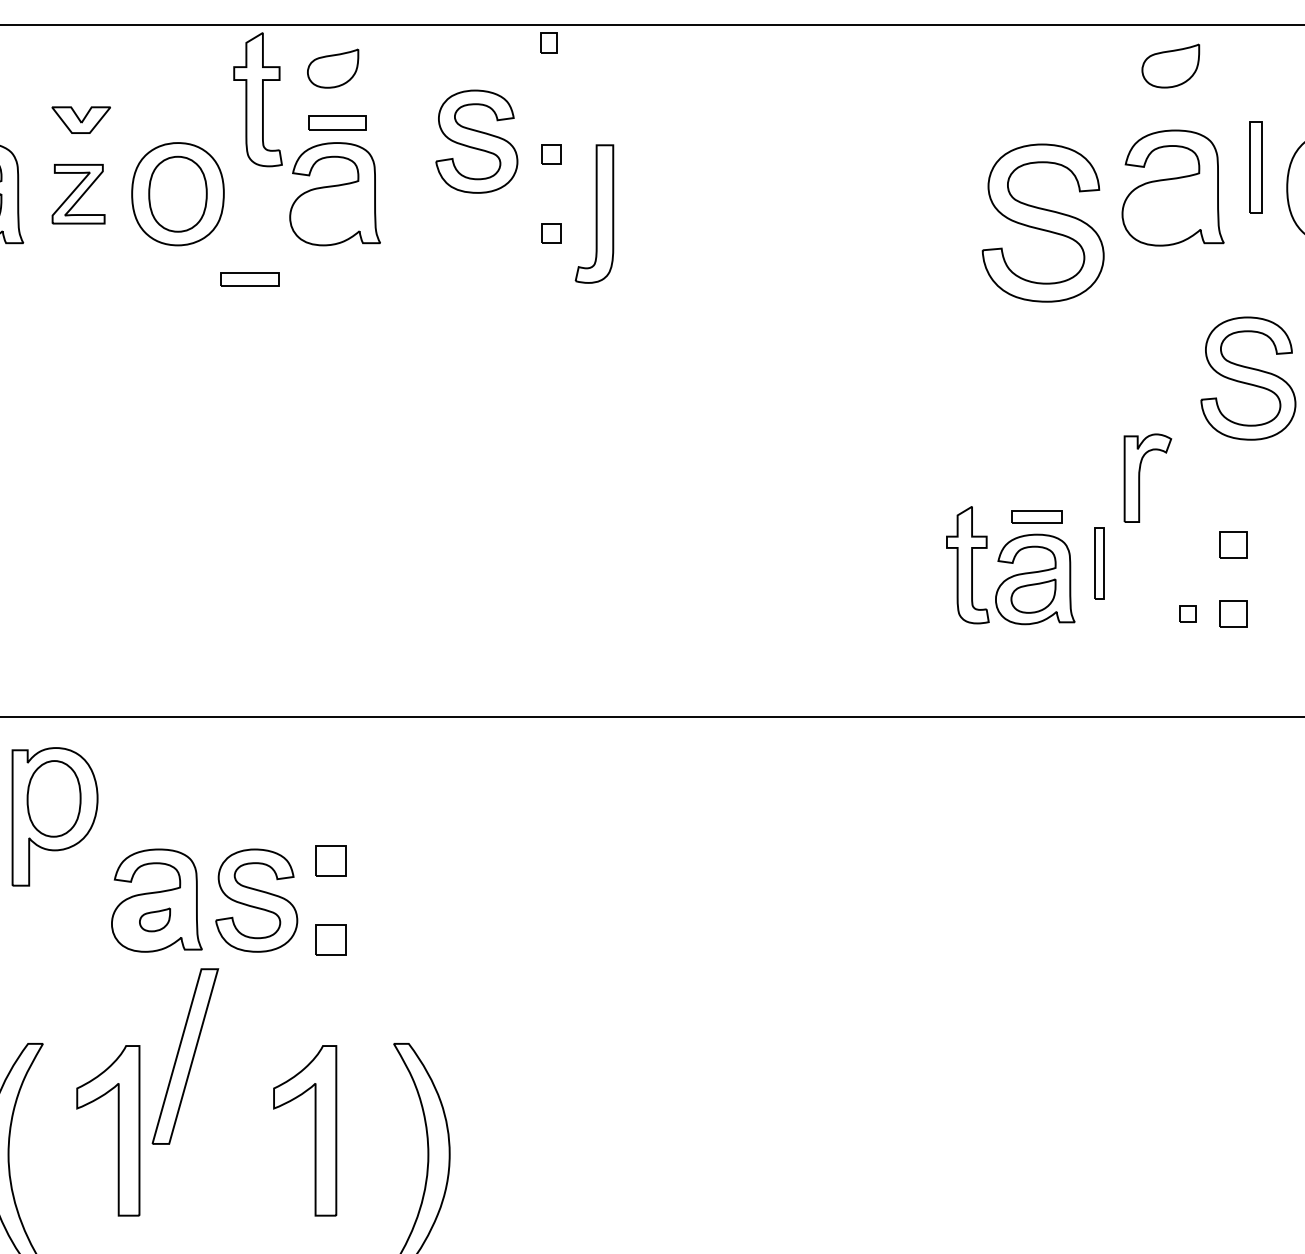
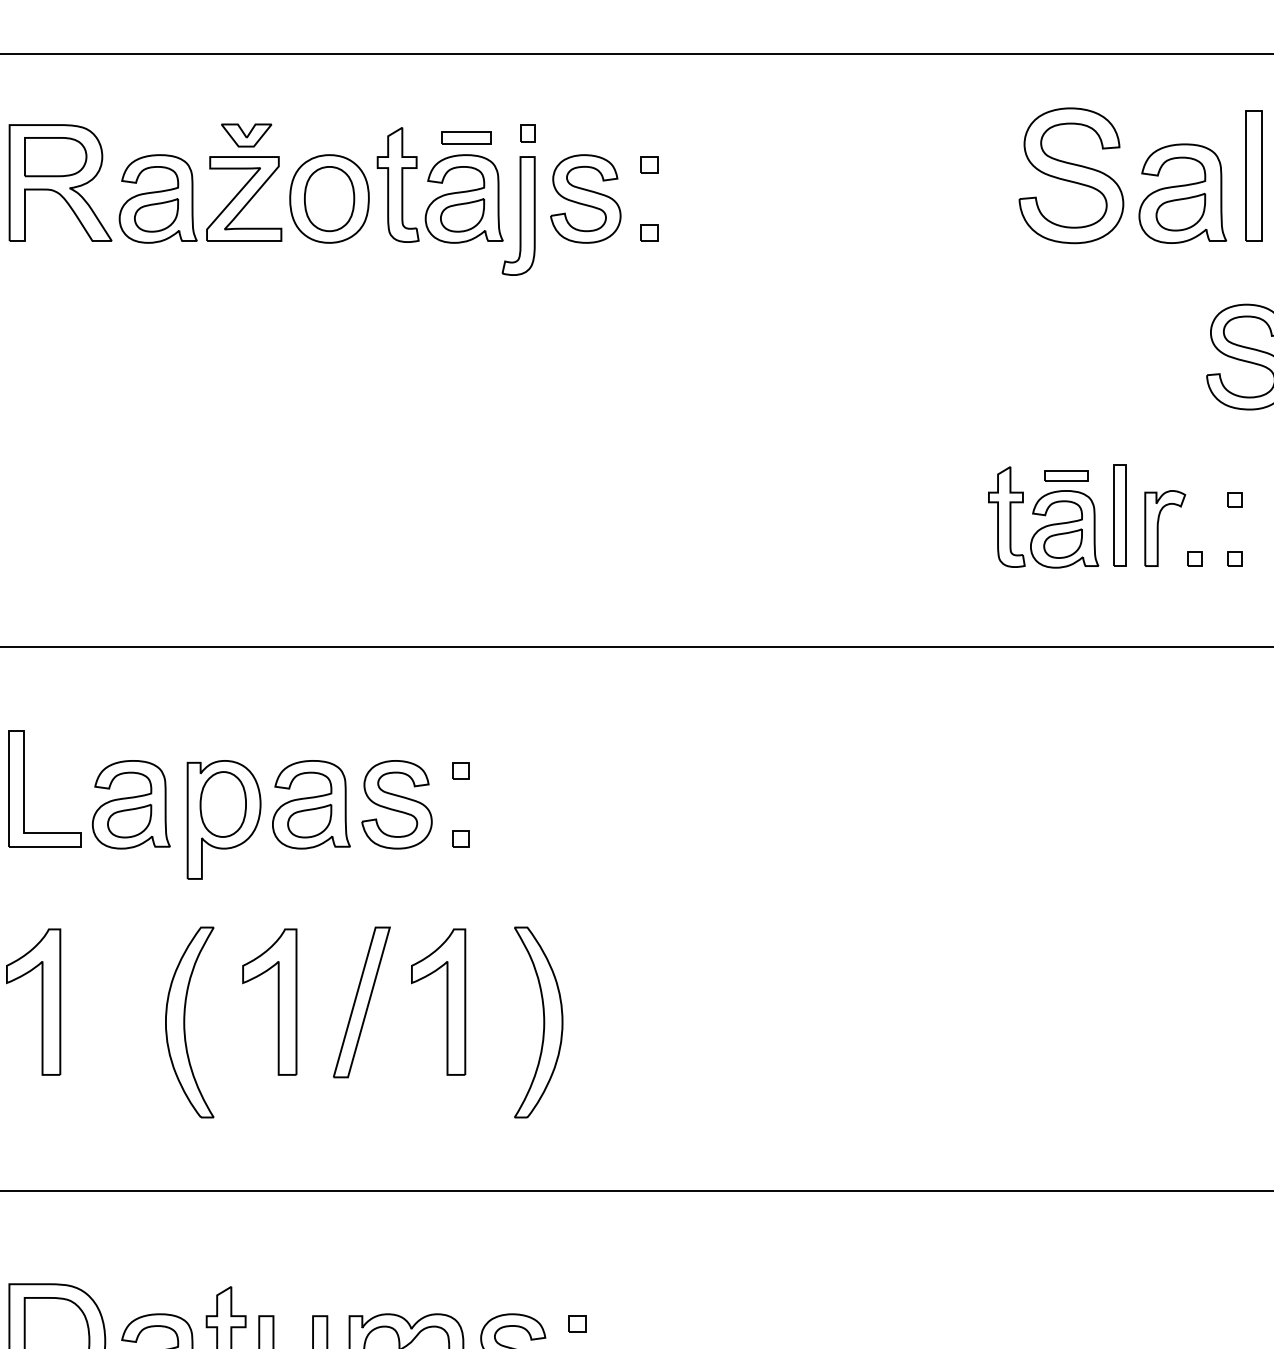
part: (548, 43) -> (527, 133), moved
part: (1170, 65) -> (1180, 211), moved
part: (333, 68) -> (462, 215), moved
part: (257, 99) -> (397, 184), moved
part: (476, 141) -> (585, 198), moved
part: (1255, 166) -> (1253, 175), size x1.67
part: (78, 193) -> (244, 198), size x1.67
part: (594, 213) -> (518, 215), moved
part: (1043, 222) -> (1071, 175), moved
part: (250, 278) -> (391, 271), removed
part: (1140, 478) -> (1158, 528), moved
part: (1233, 544) -> (1234, 499), size x0.62
part: (1099, 563) -> (1119, 515), size x1.67
part: (1233, 613) -> (1234, 558), size x0.62
part: (54, 816) -> (223, 819), moved
part: (330, 860) -> (460, 770), size x0.62
part: (154, 920) -> (309, 821), size x1.67
part: (330, 939) -> (460, 838), size x0.62
part: (184, 1056) -> (361, 1002), moved

